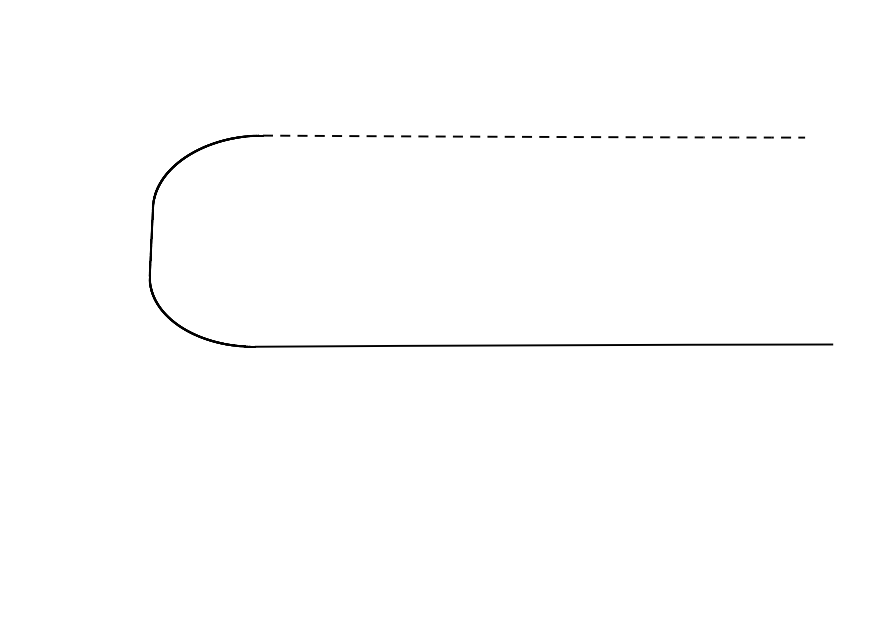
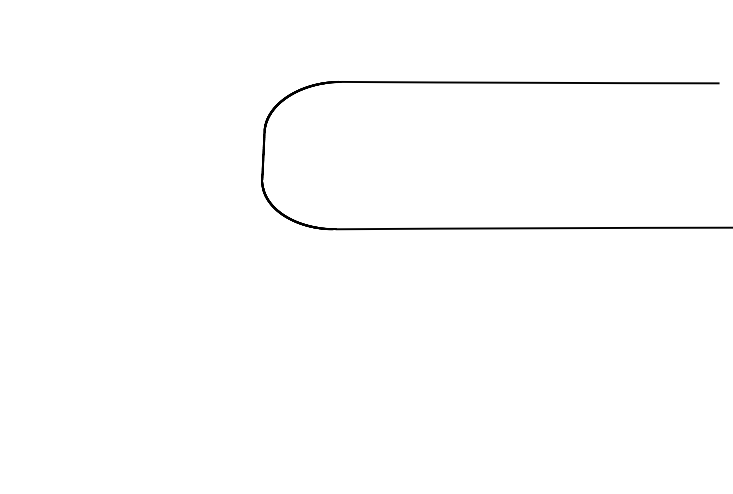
arc: (534, 136) -> (530, 82), dashed -> solid

